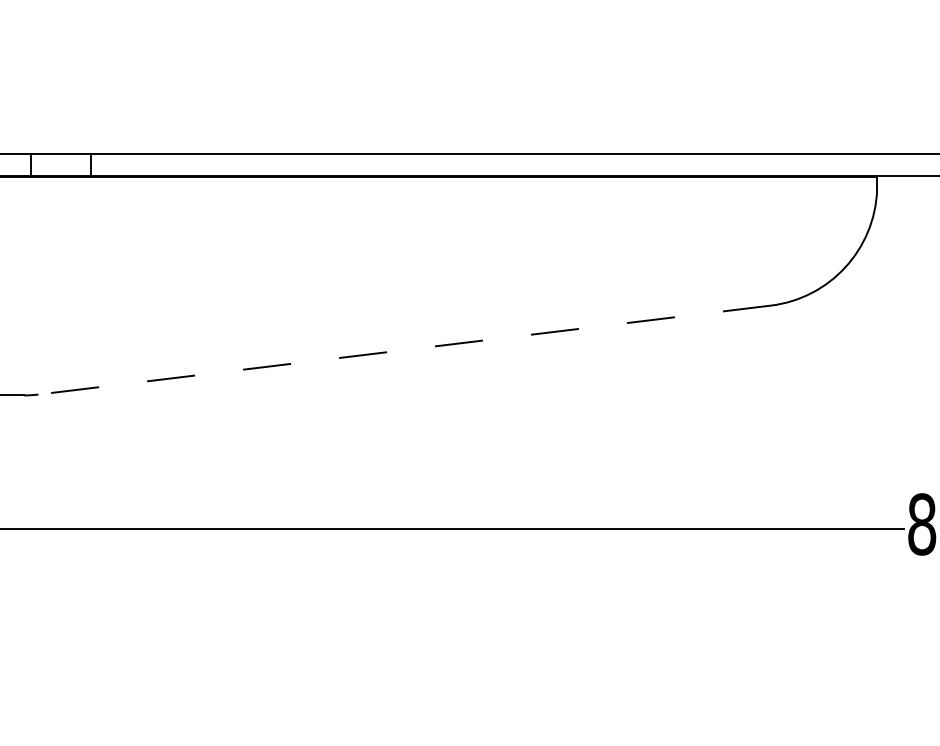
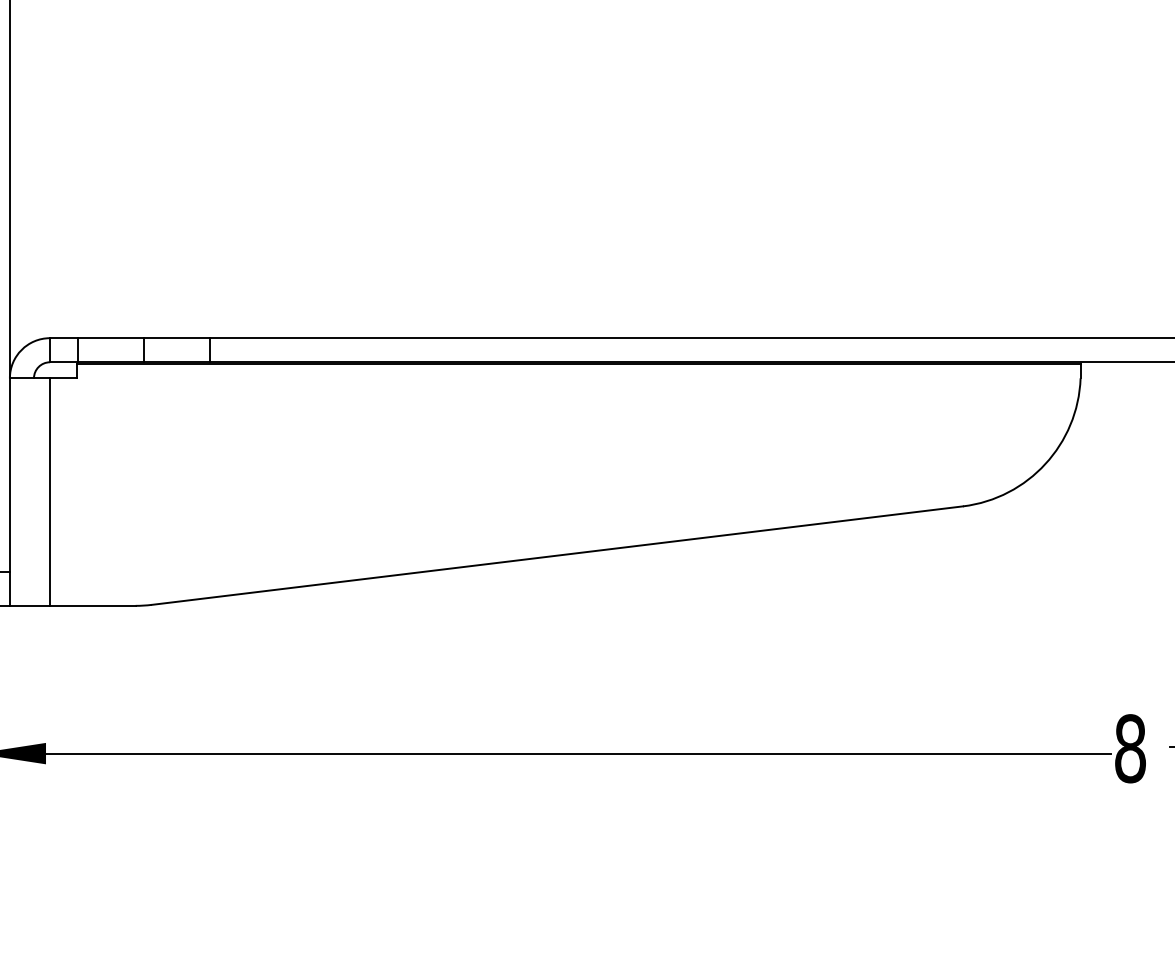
line: (404, 349) -> (557, 555), dashed -> solid

